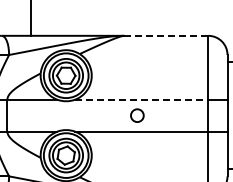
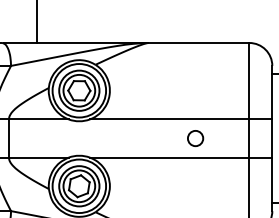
line: (165, 35) -> (198, 42), dashed -> solid
line: (141, 99) -> (169, 119), dashed -> solid
circle: (137, 115) -> (195, 138), moved

